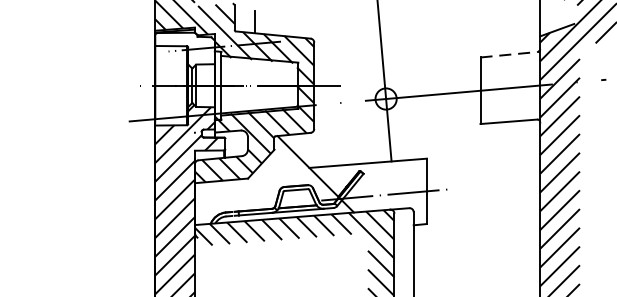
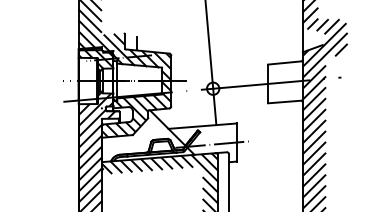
hatch: (183, 48) -> (95, 59), added
line: (508, 53) -> (284, 62), dashed -> solid

